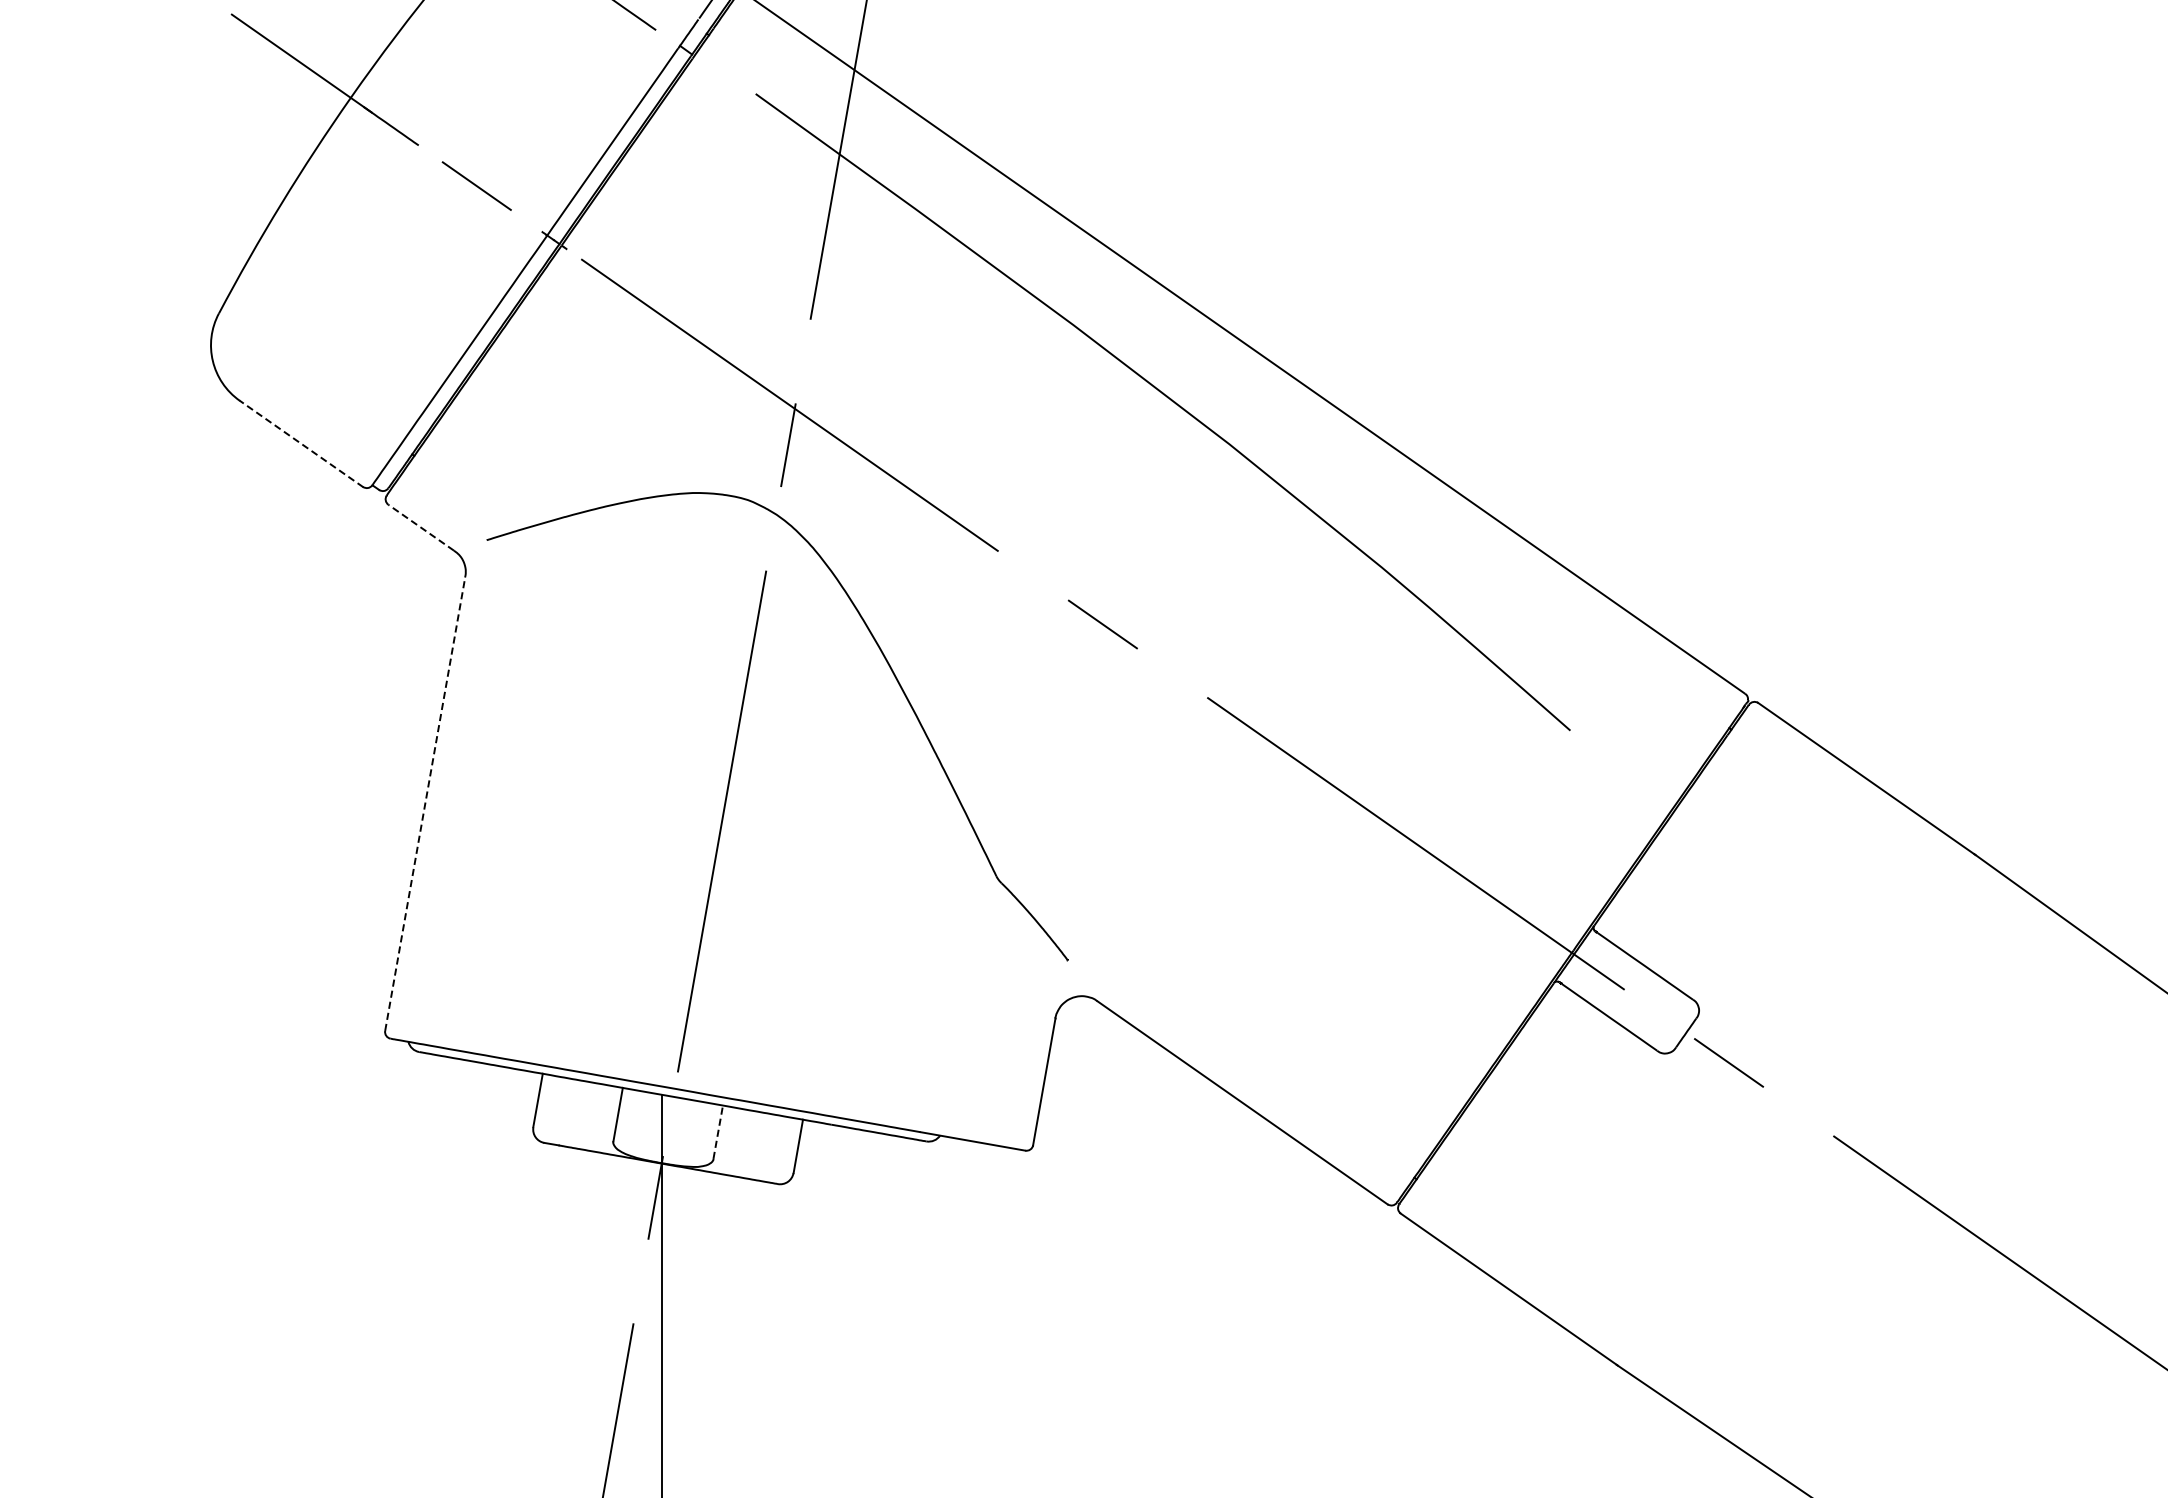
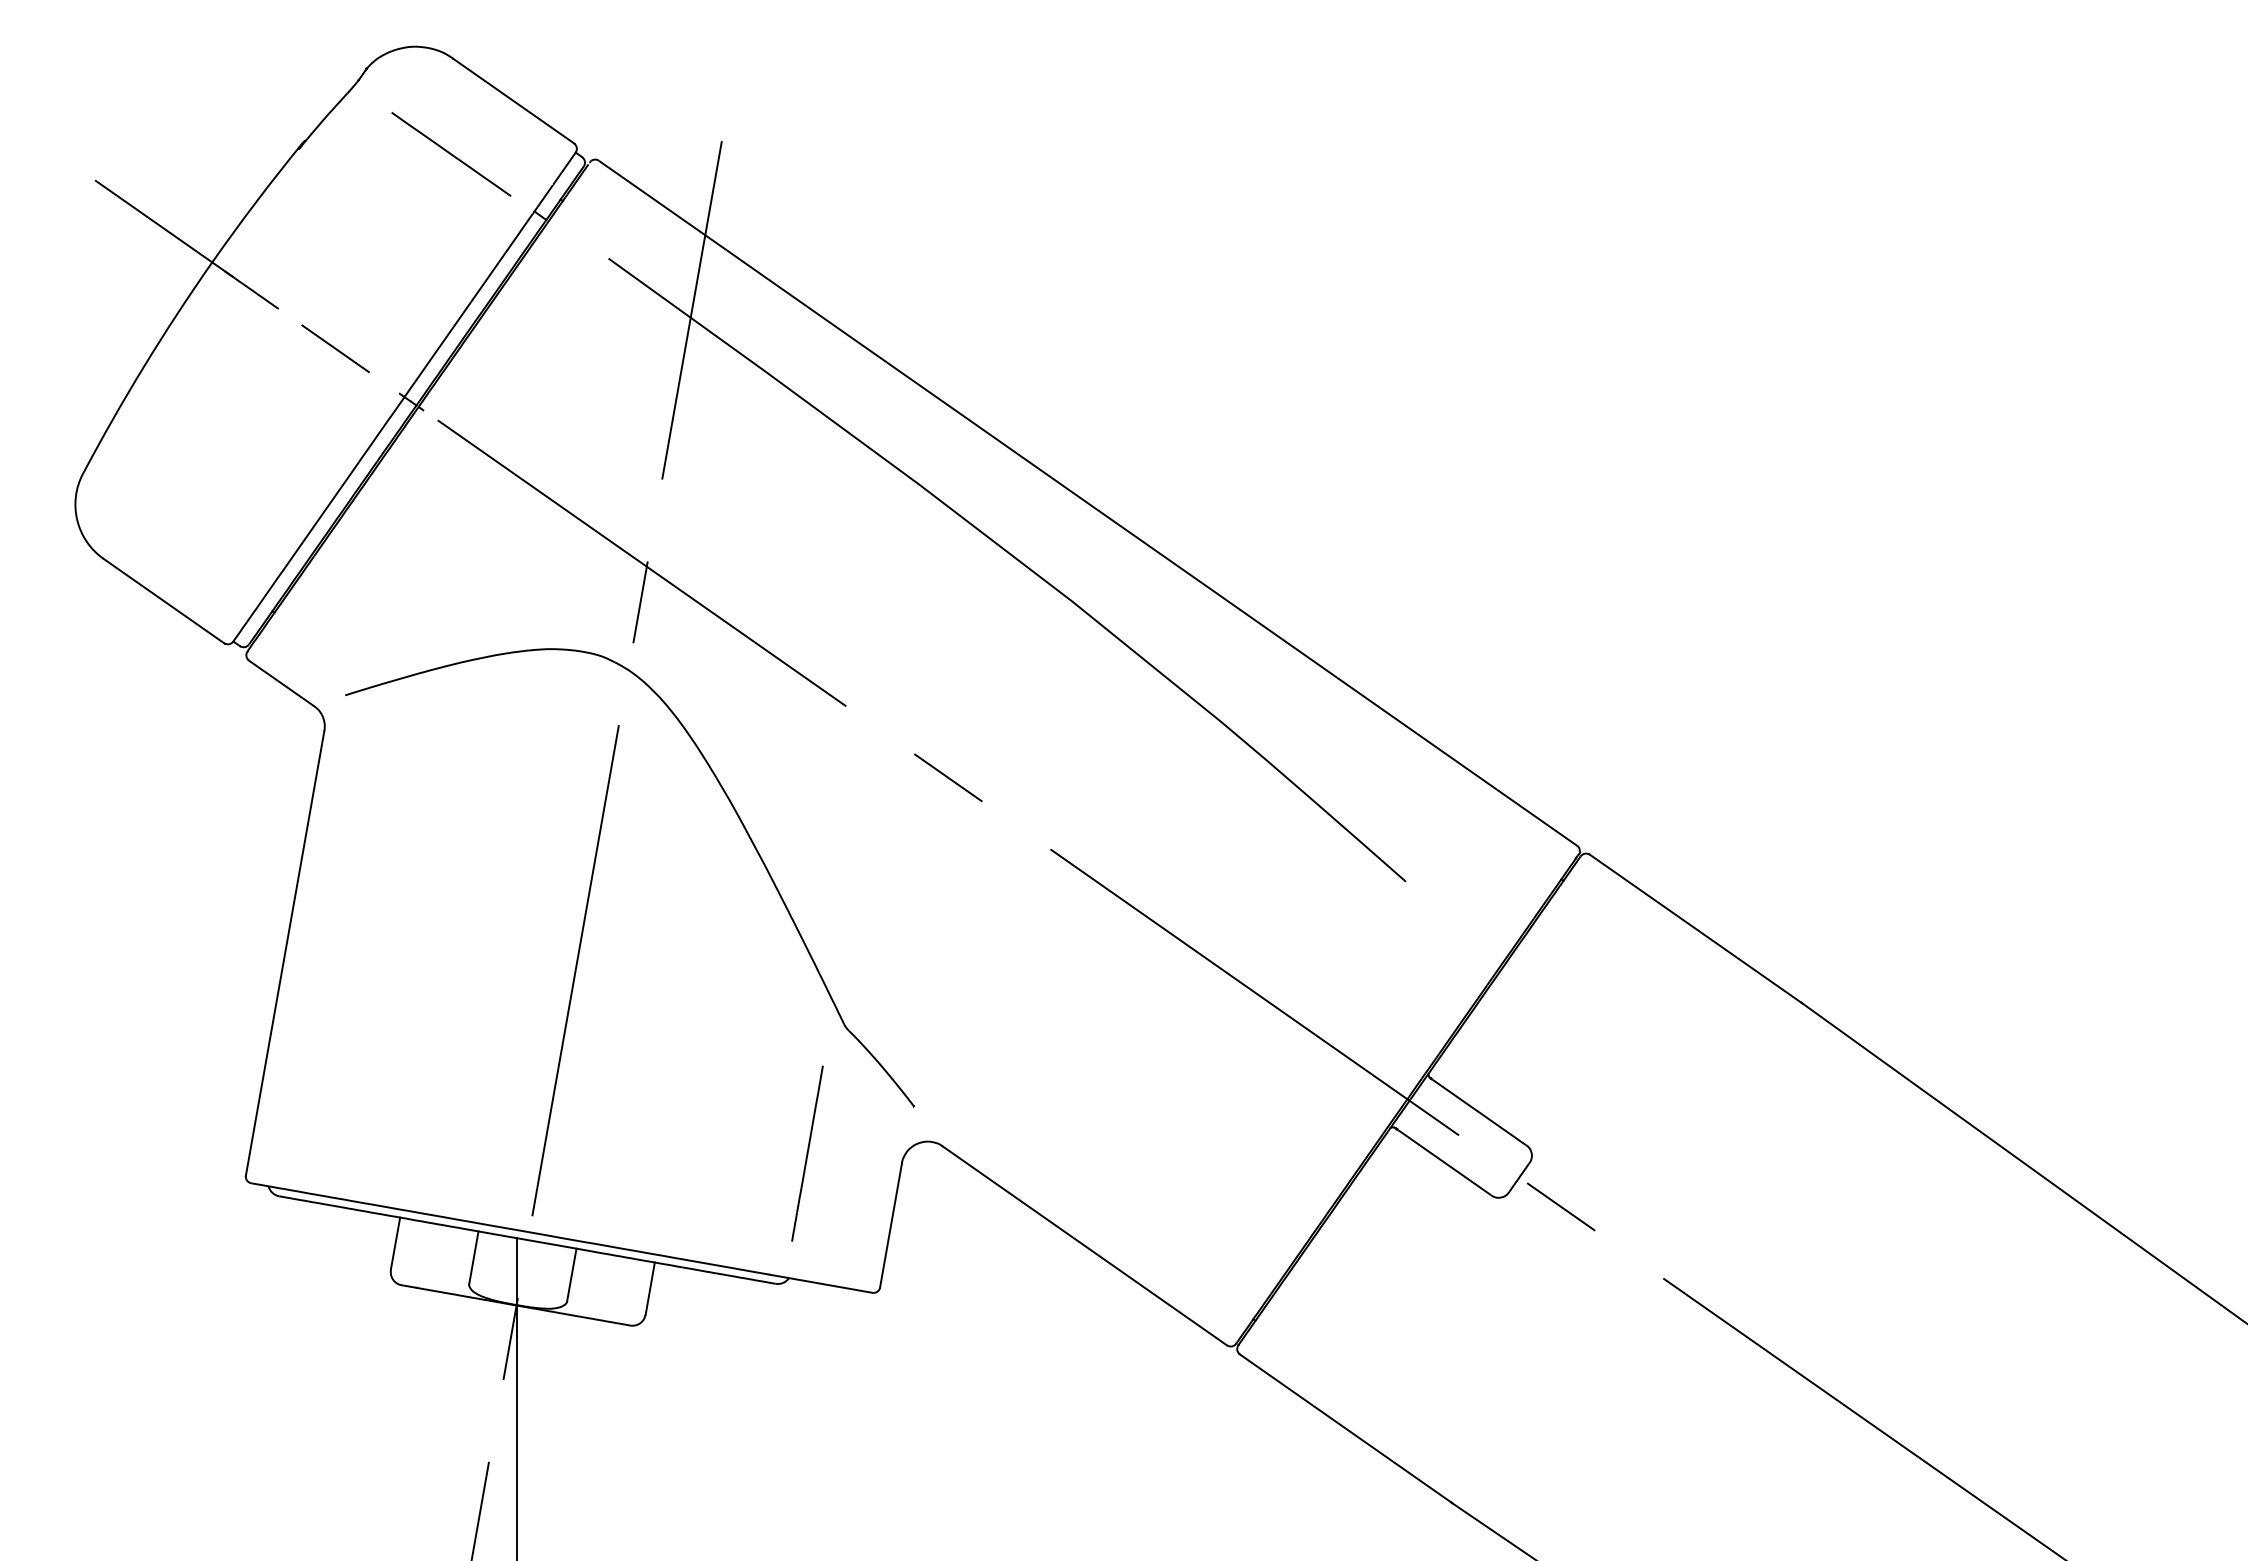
line: (300, 443) -> (163, 600), dashed -> solid
line: (420, 527) -> (280, 682), dashed -> solid
line: (425, 803) -> (285, 953), dashed -> solid
line: (958, 1008) -> (807, 1153), added
line: (717, 1131) -> (571, 1274), dashed -> solid

